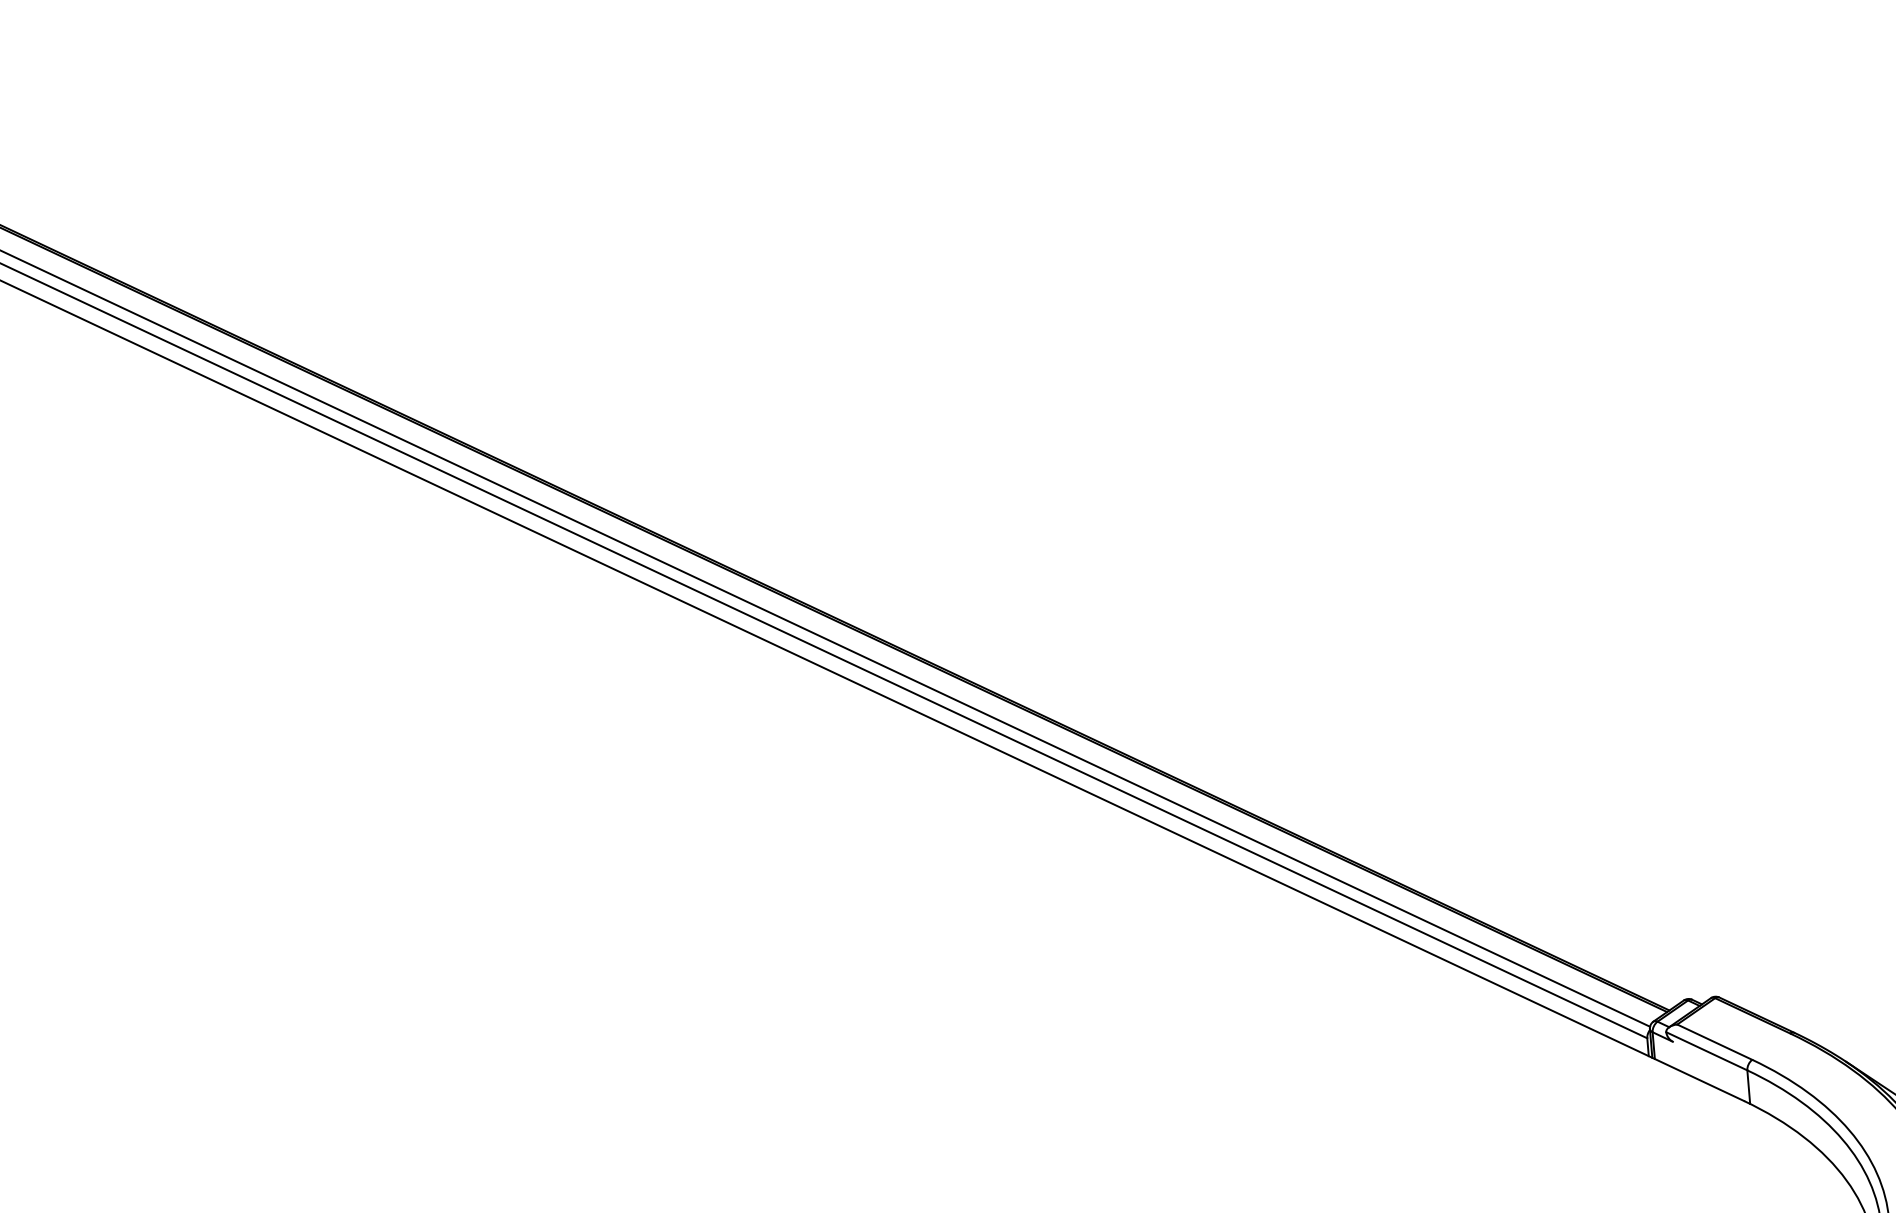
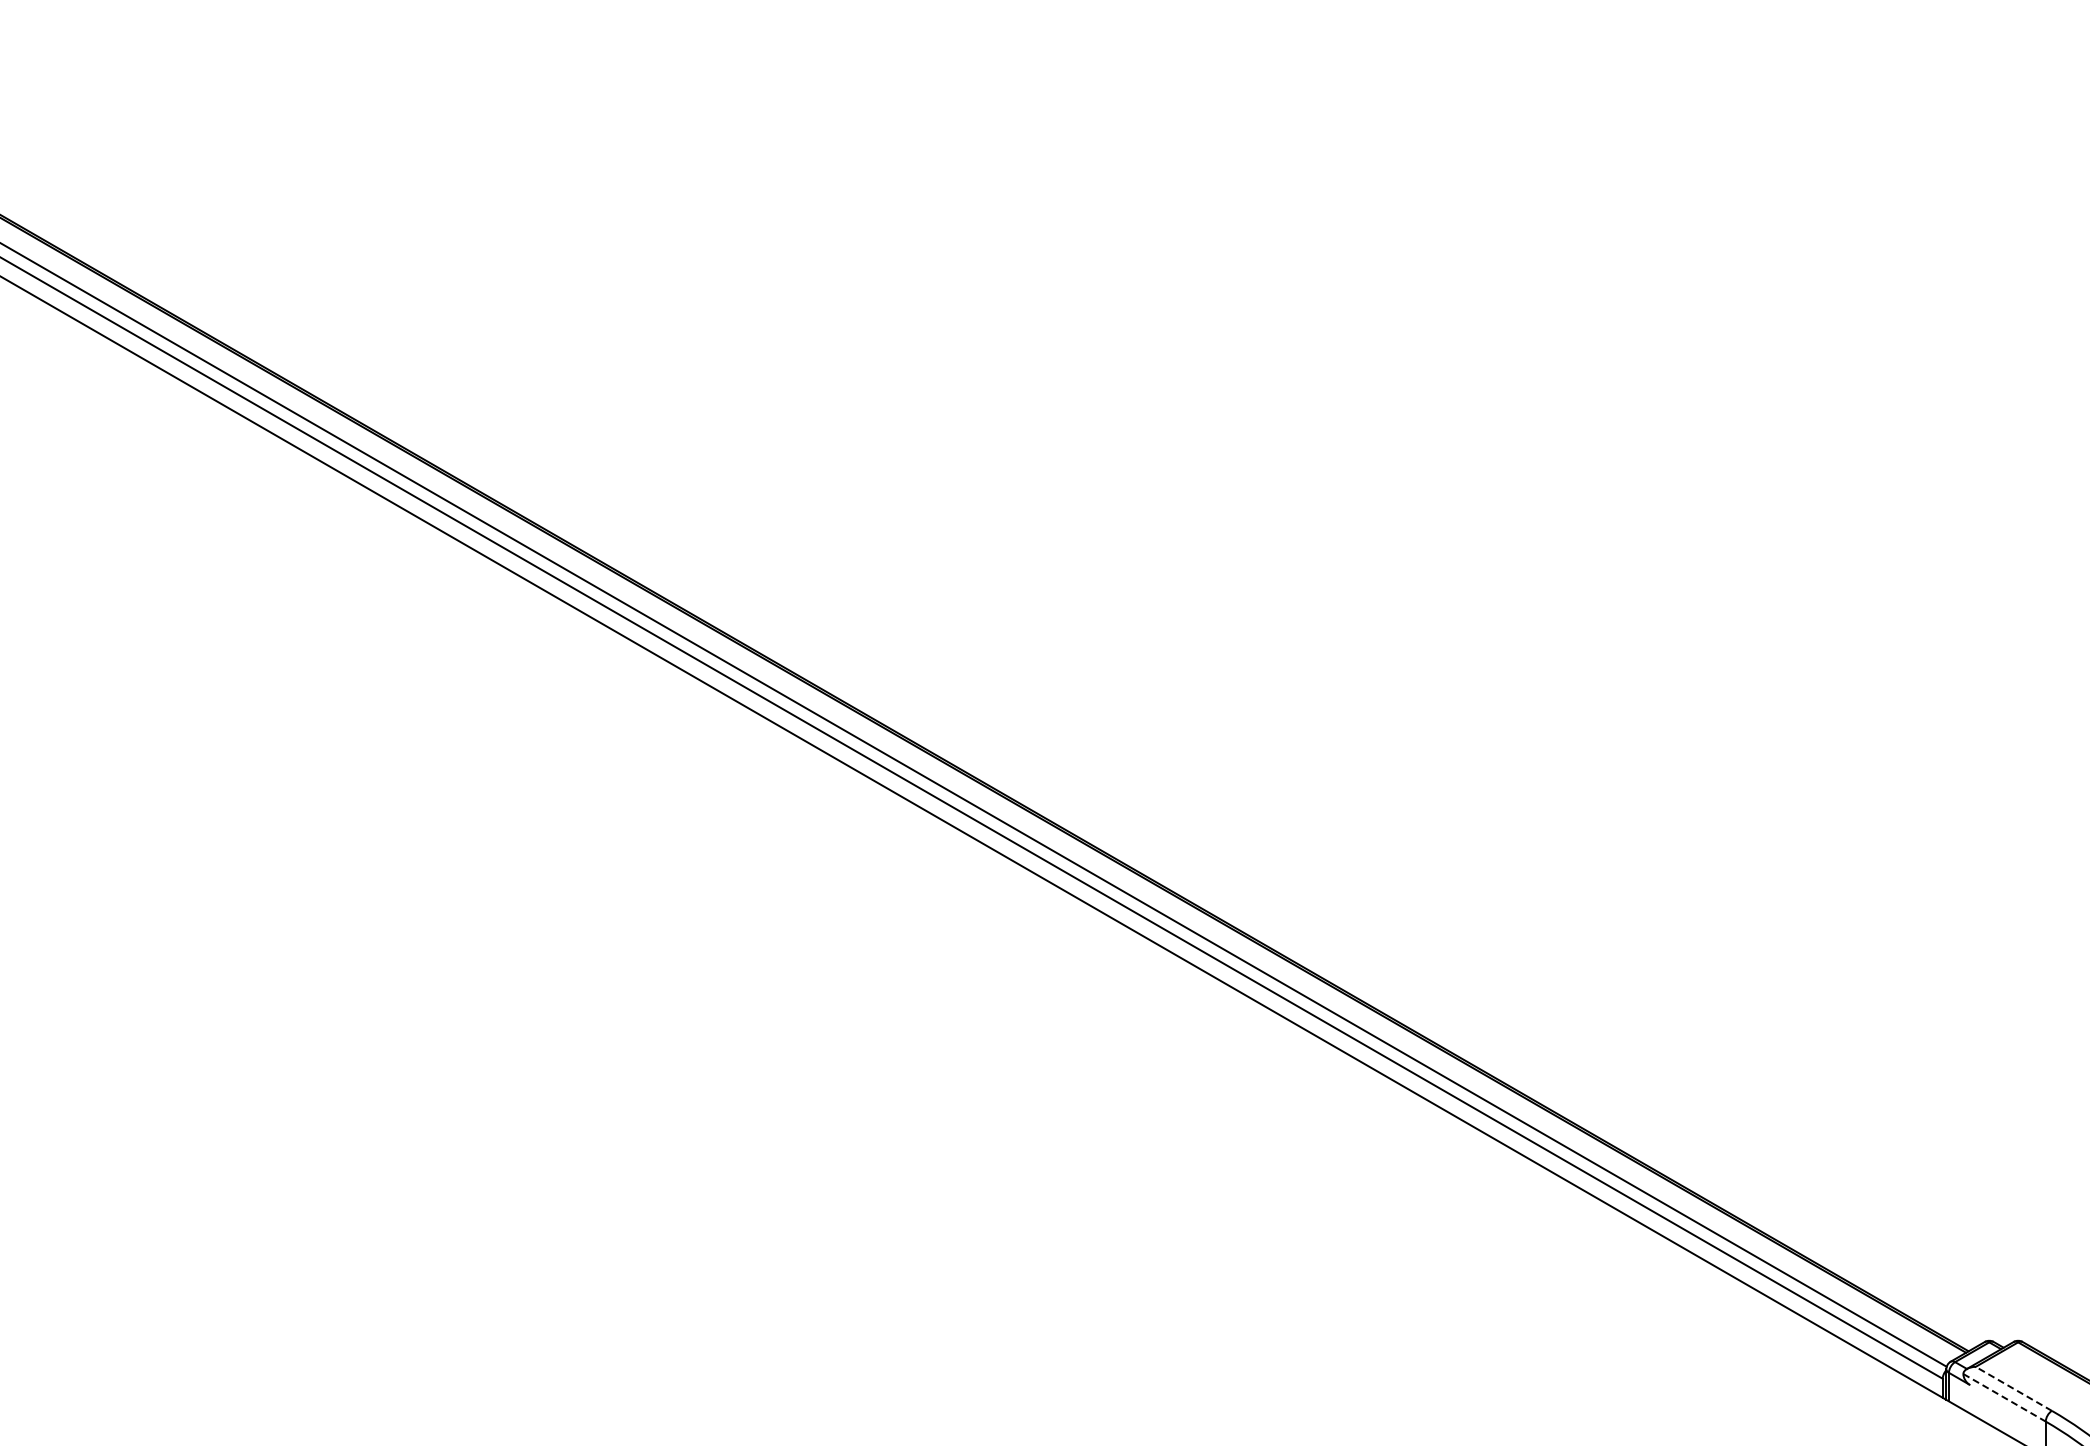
line: (1714, 1041) -> (2013, 1388), solid -> dashed
line: (1706, 1051) -> (2004, 1397), solid -> dashed

